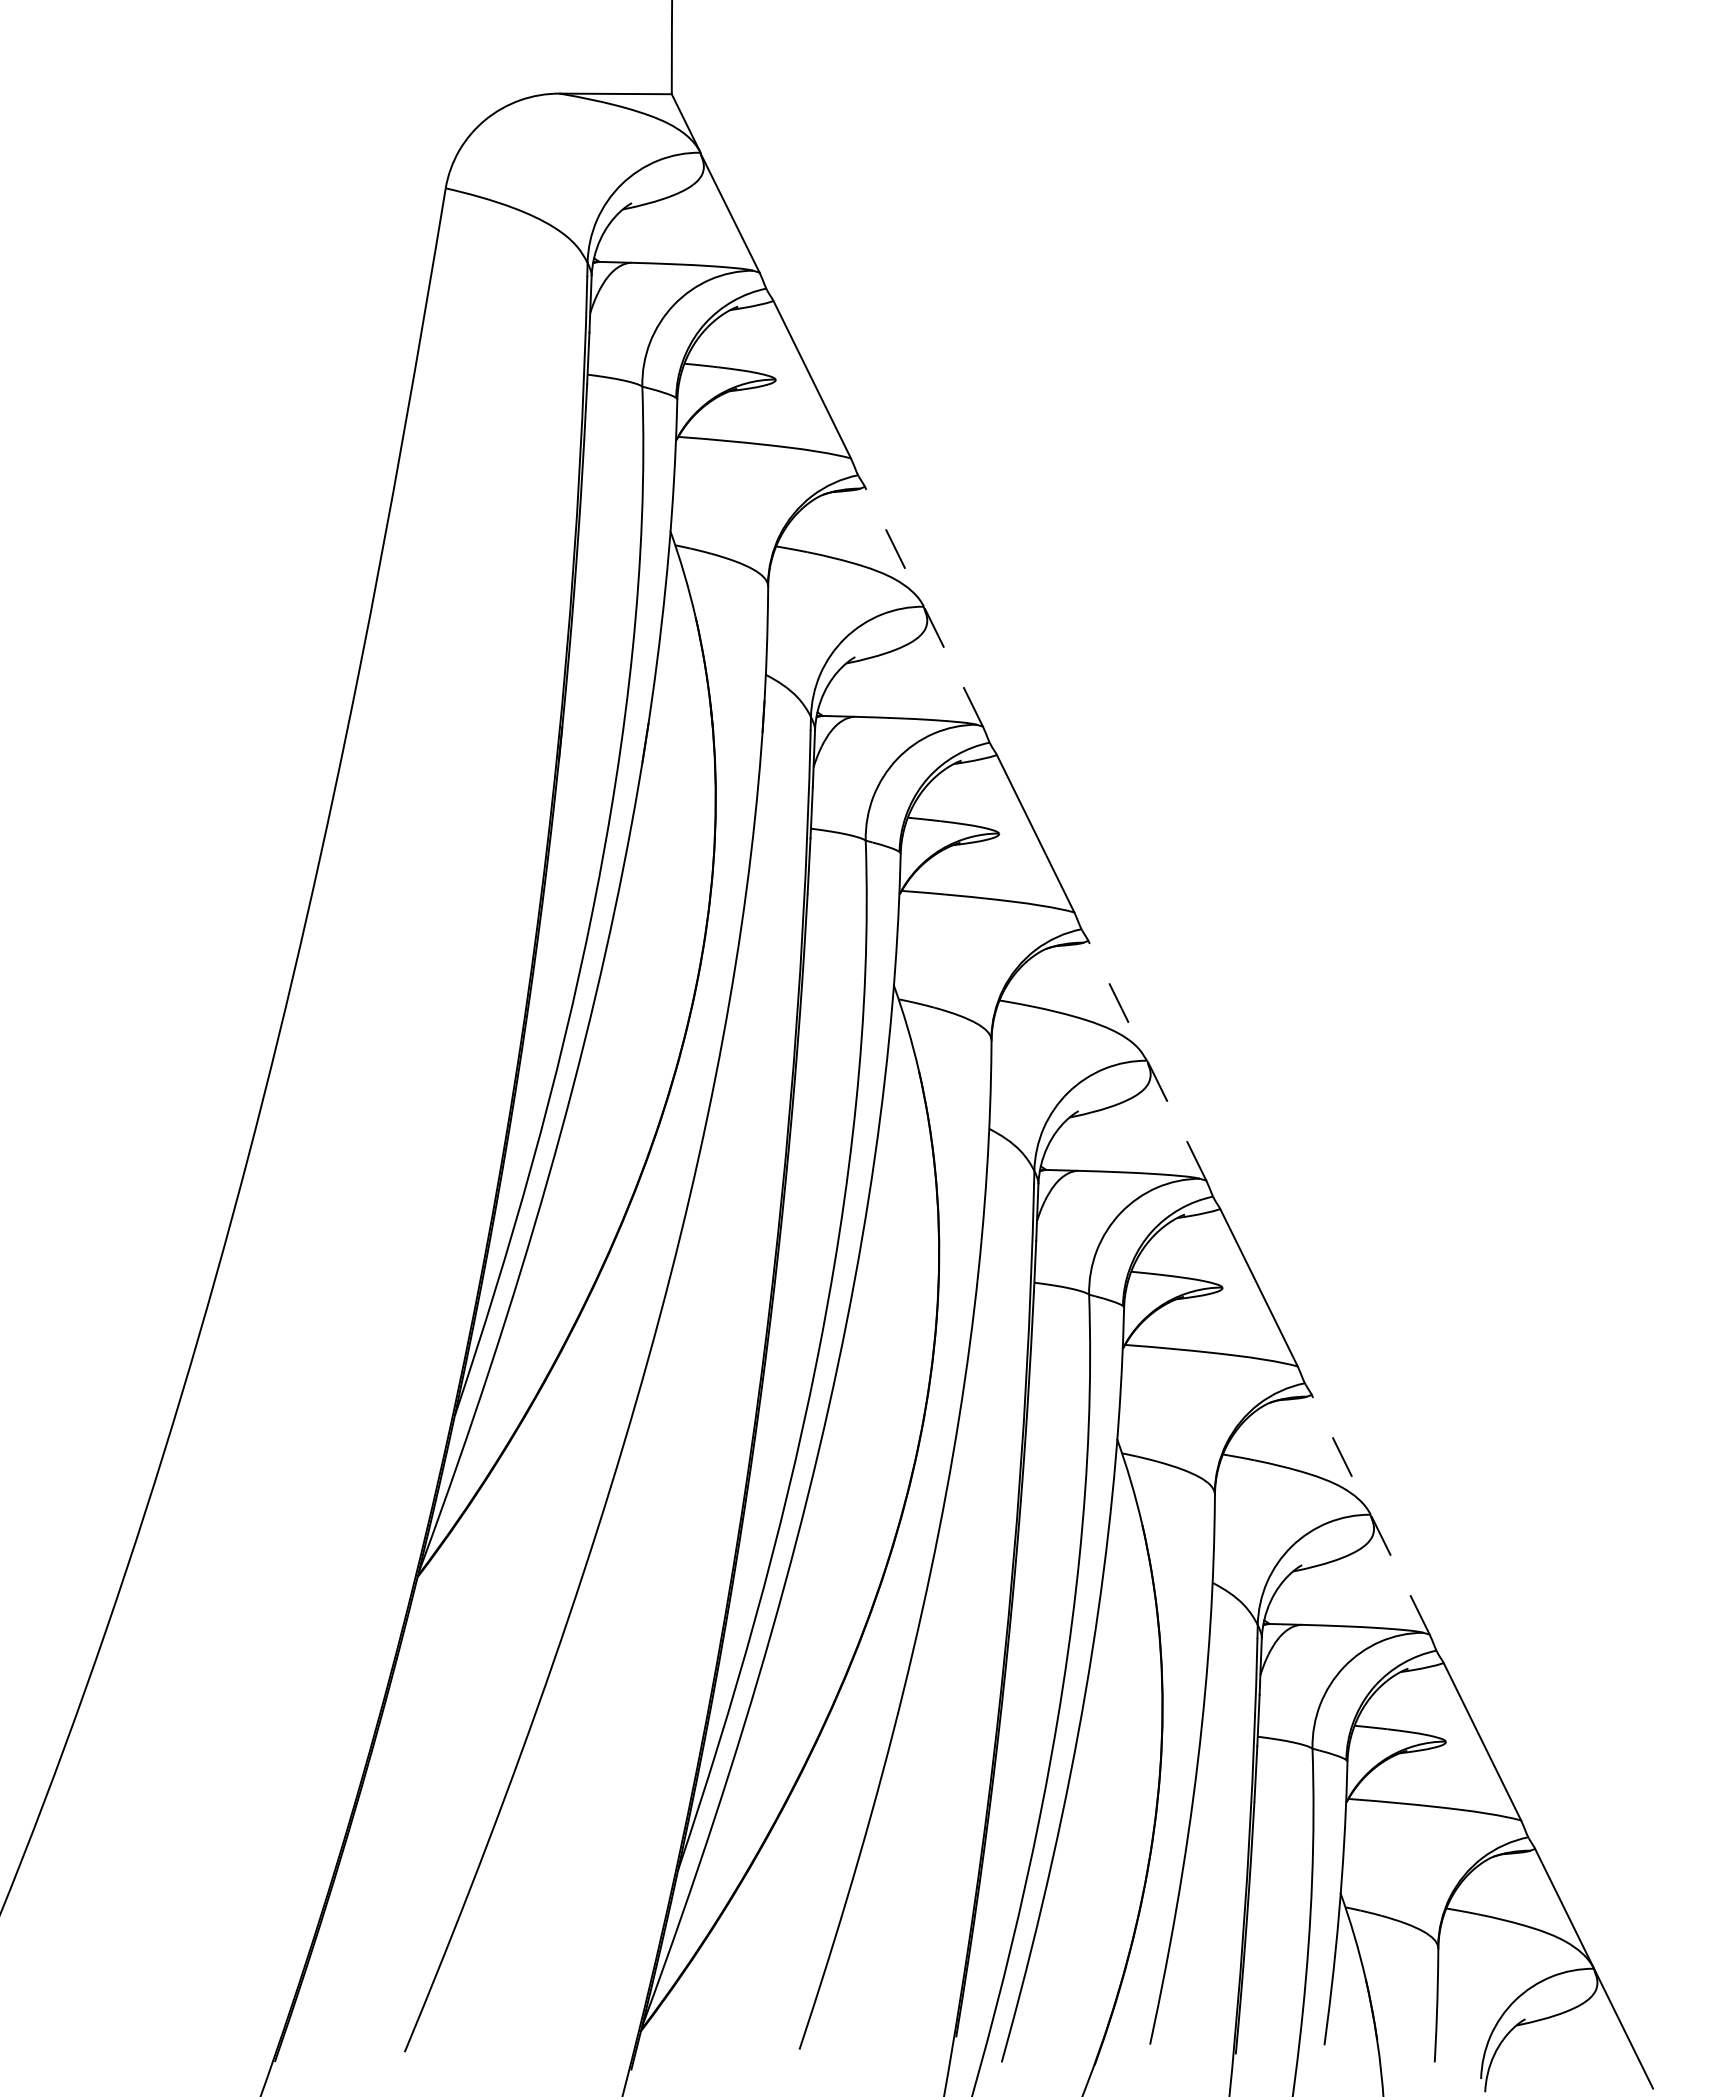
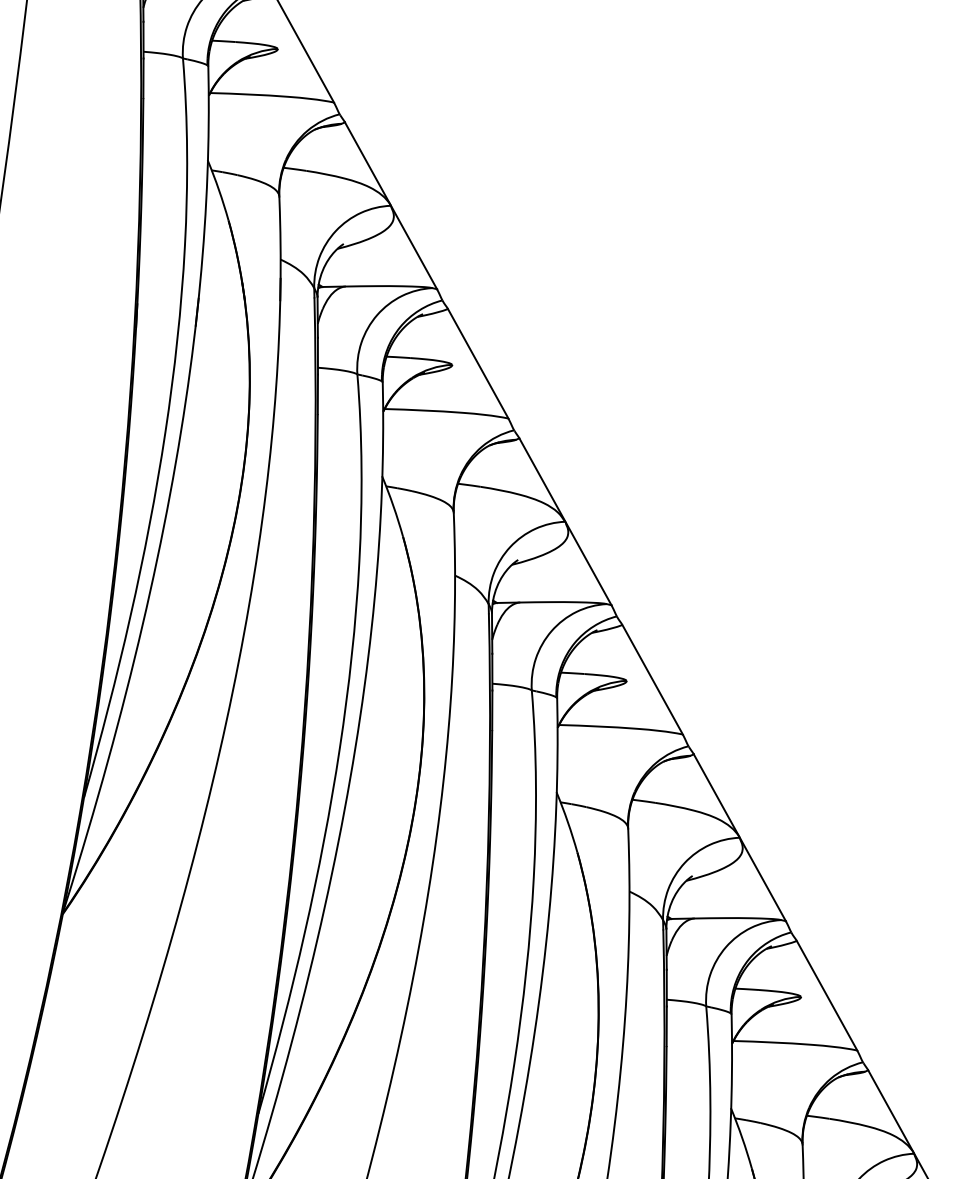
line: (923, 606) -> (390, 205), dashed -> solid
line: (1147, 1060) -> (565, 521), dashed -> solid
line: (1370, 1514) -> (739, 837), dashed -> solid

